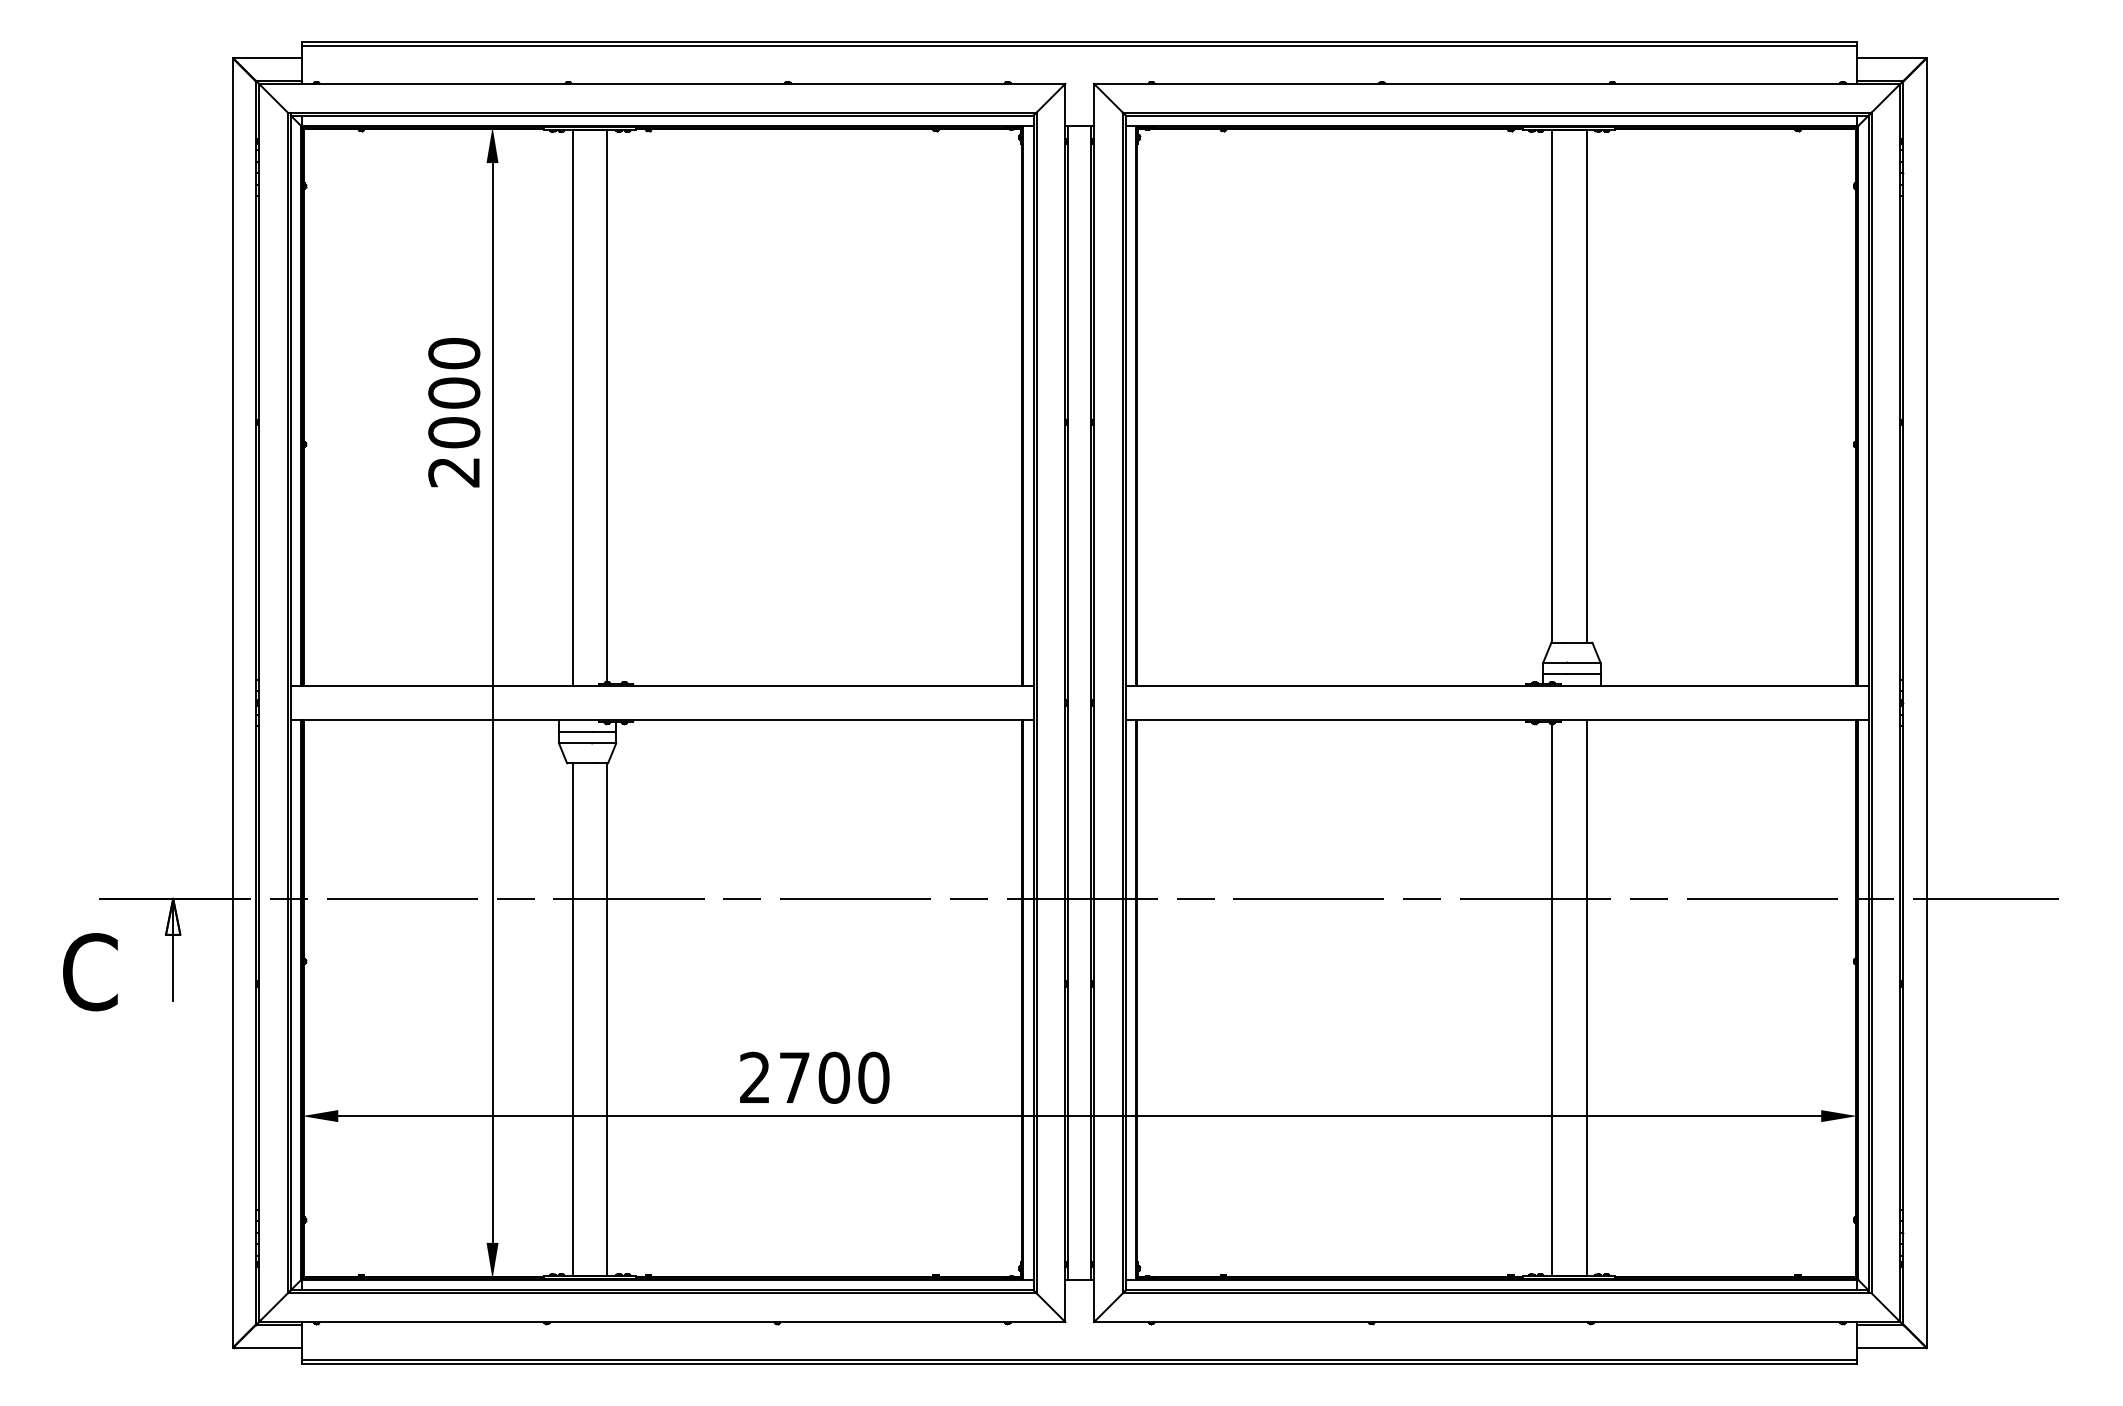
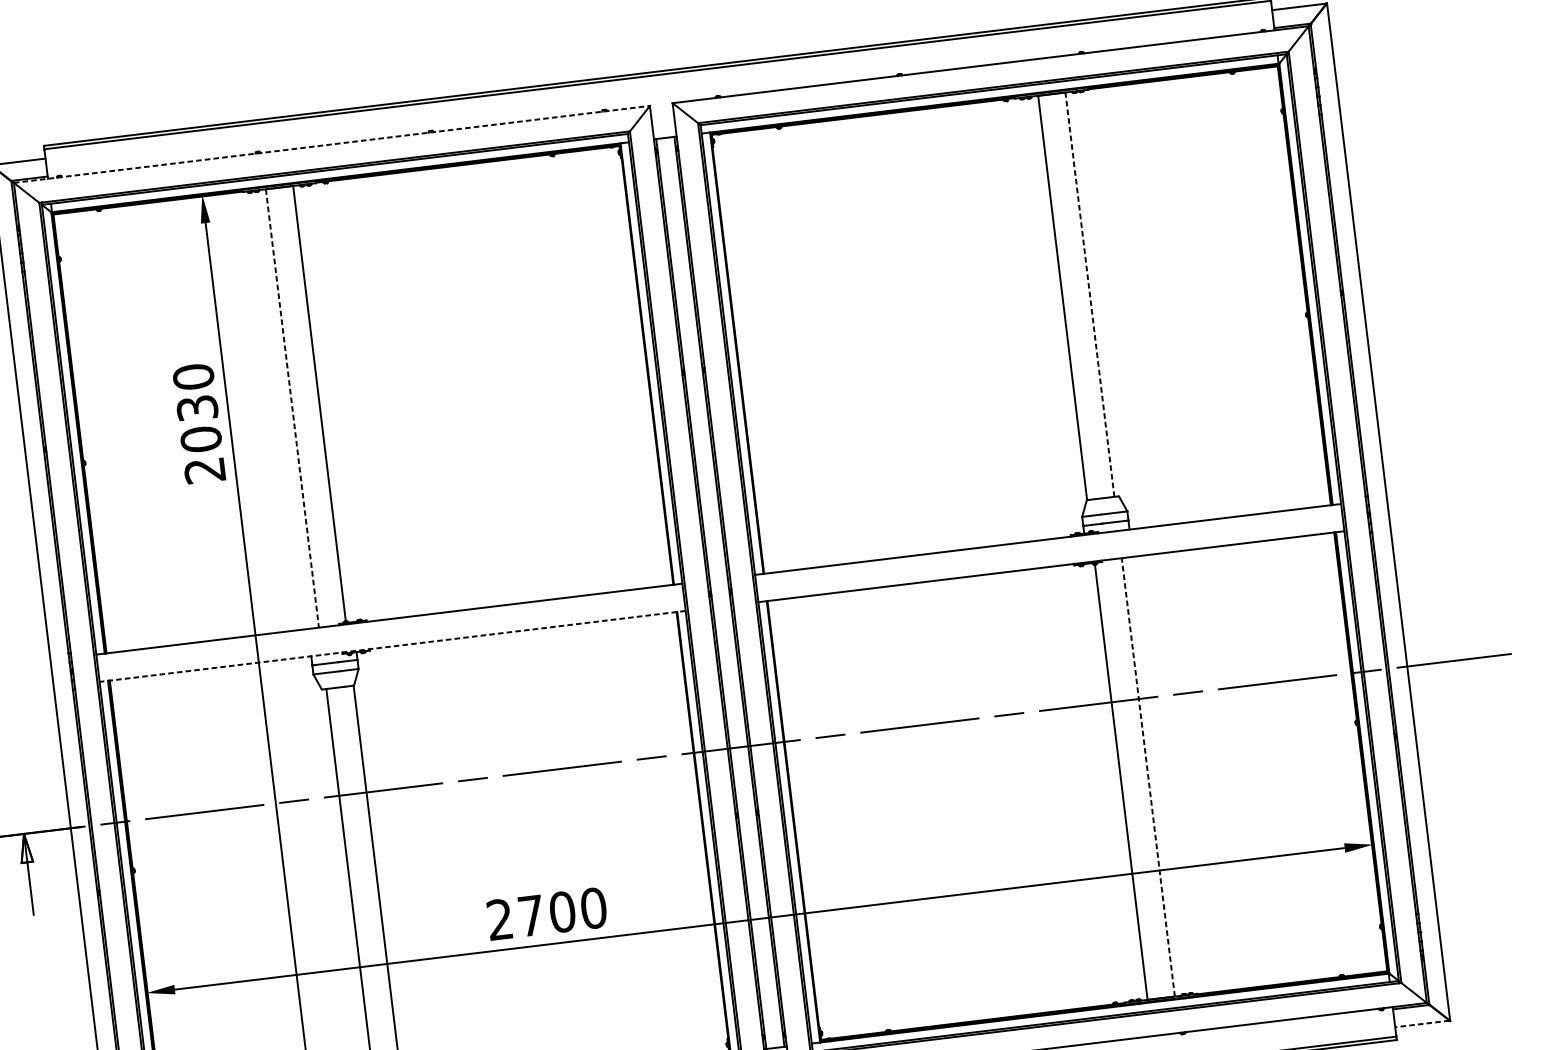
line: (662, 83) -> (332, 144), solid -> dashed
line: (1586, 385) -> (1089, 294), solid -> dashed
text: (454, 392) -> (197, 407), 2000 -> 2030
line: (572, 407) -> (292, 408), solid -> dashed
line: (661, 720) -> (392, 646), solid -> dashed
line: (1586, 998) -> (1148, 777), solid -> dashed
line: (1891, 1347) -> (1422, 1023), solid -> dashed

